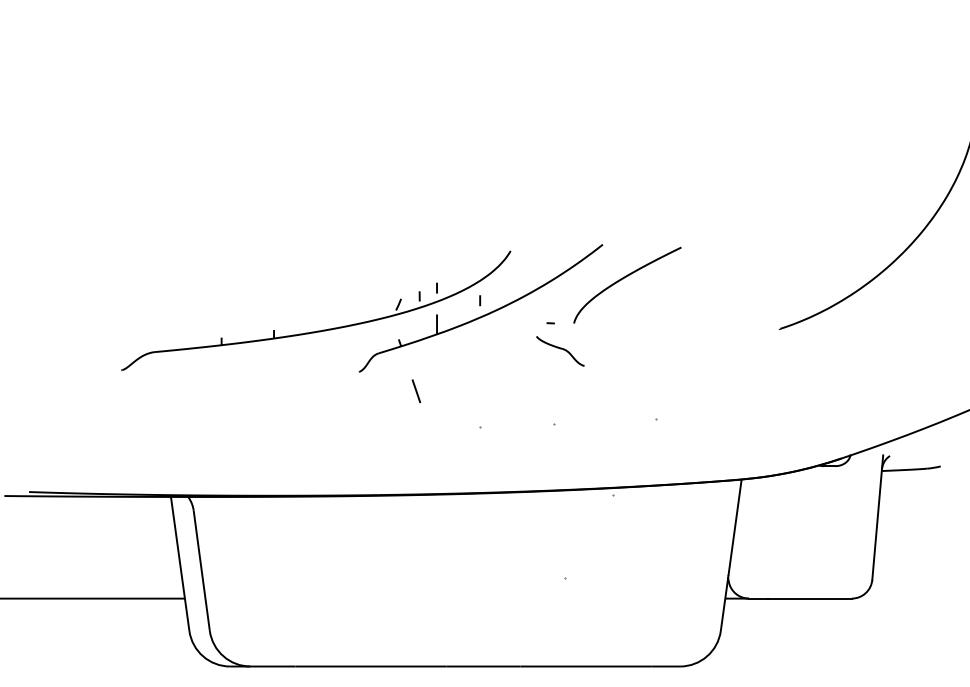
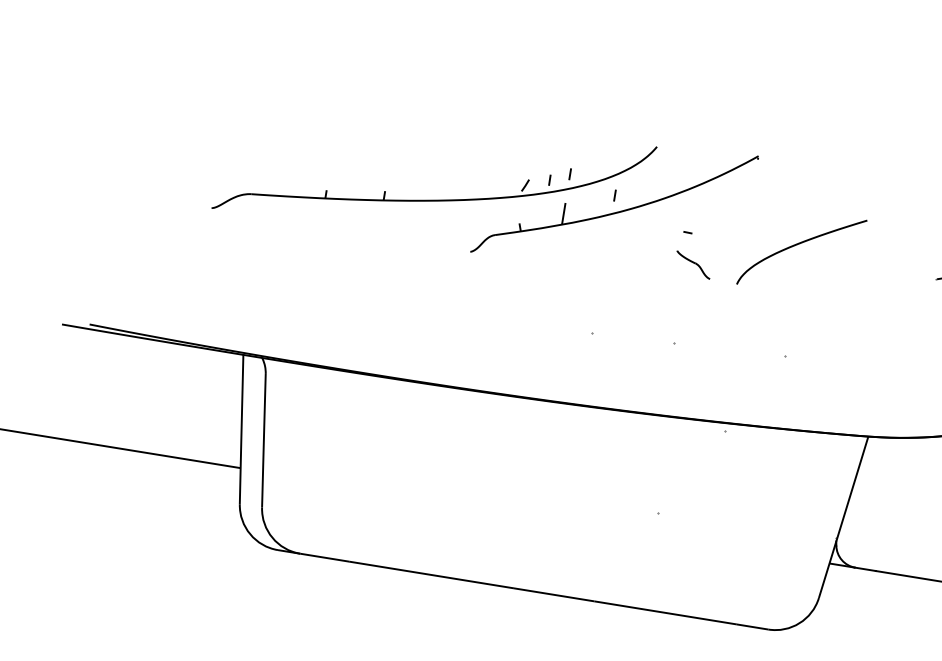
part: (623, 279) -> (798, 245), moved
part: (560, 351) -> (693, 265), size x0.7
line: (416, 391) -> (529, 283), removed

